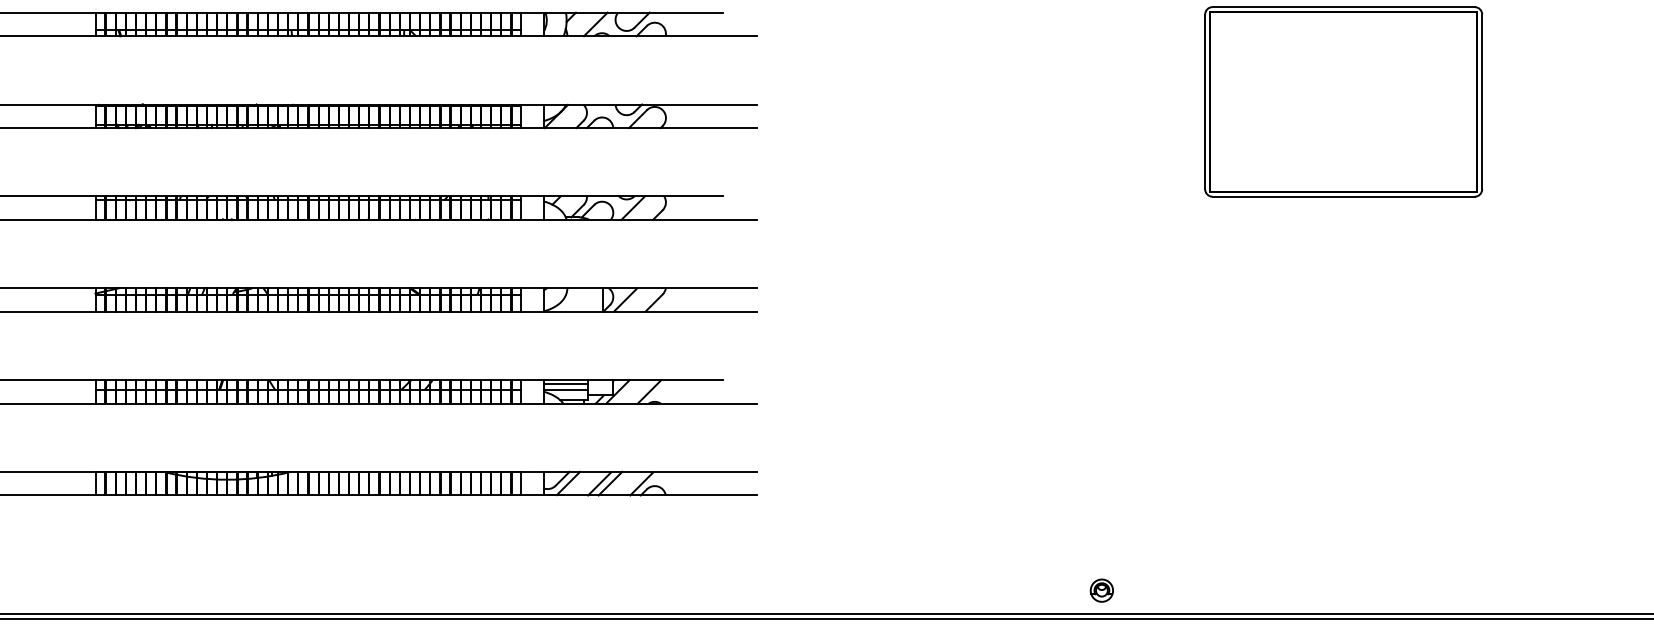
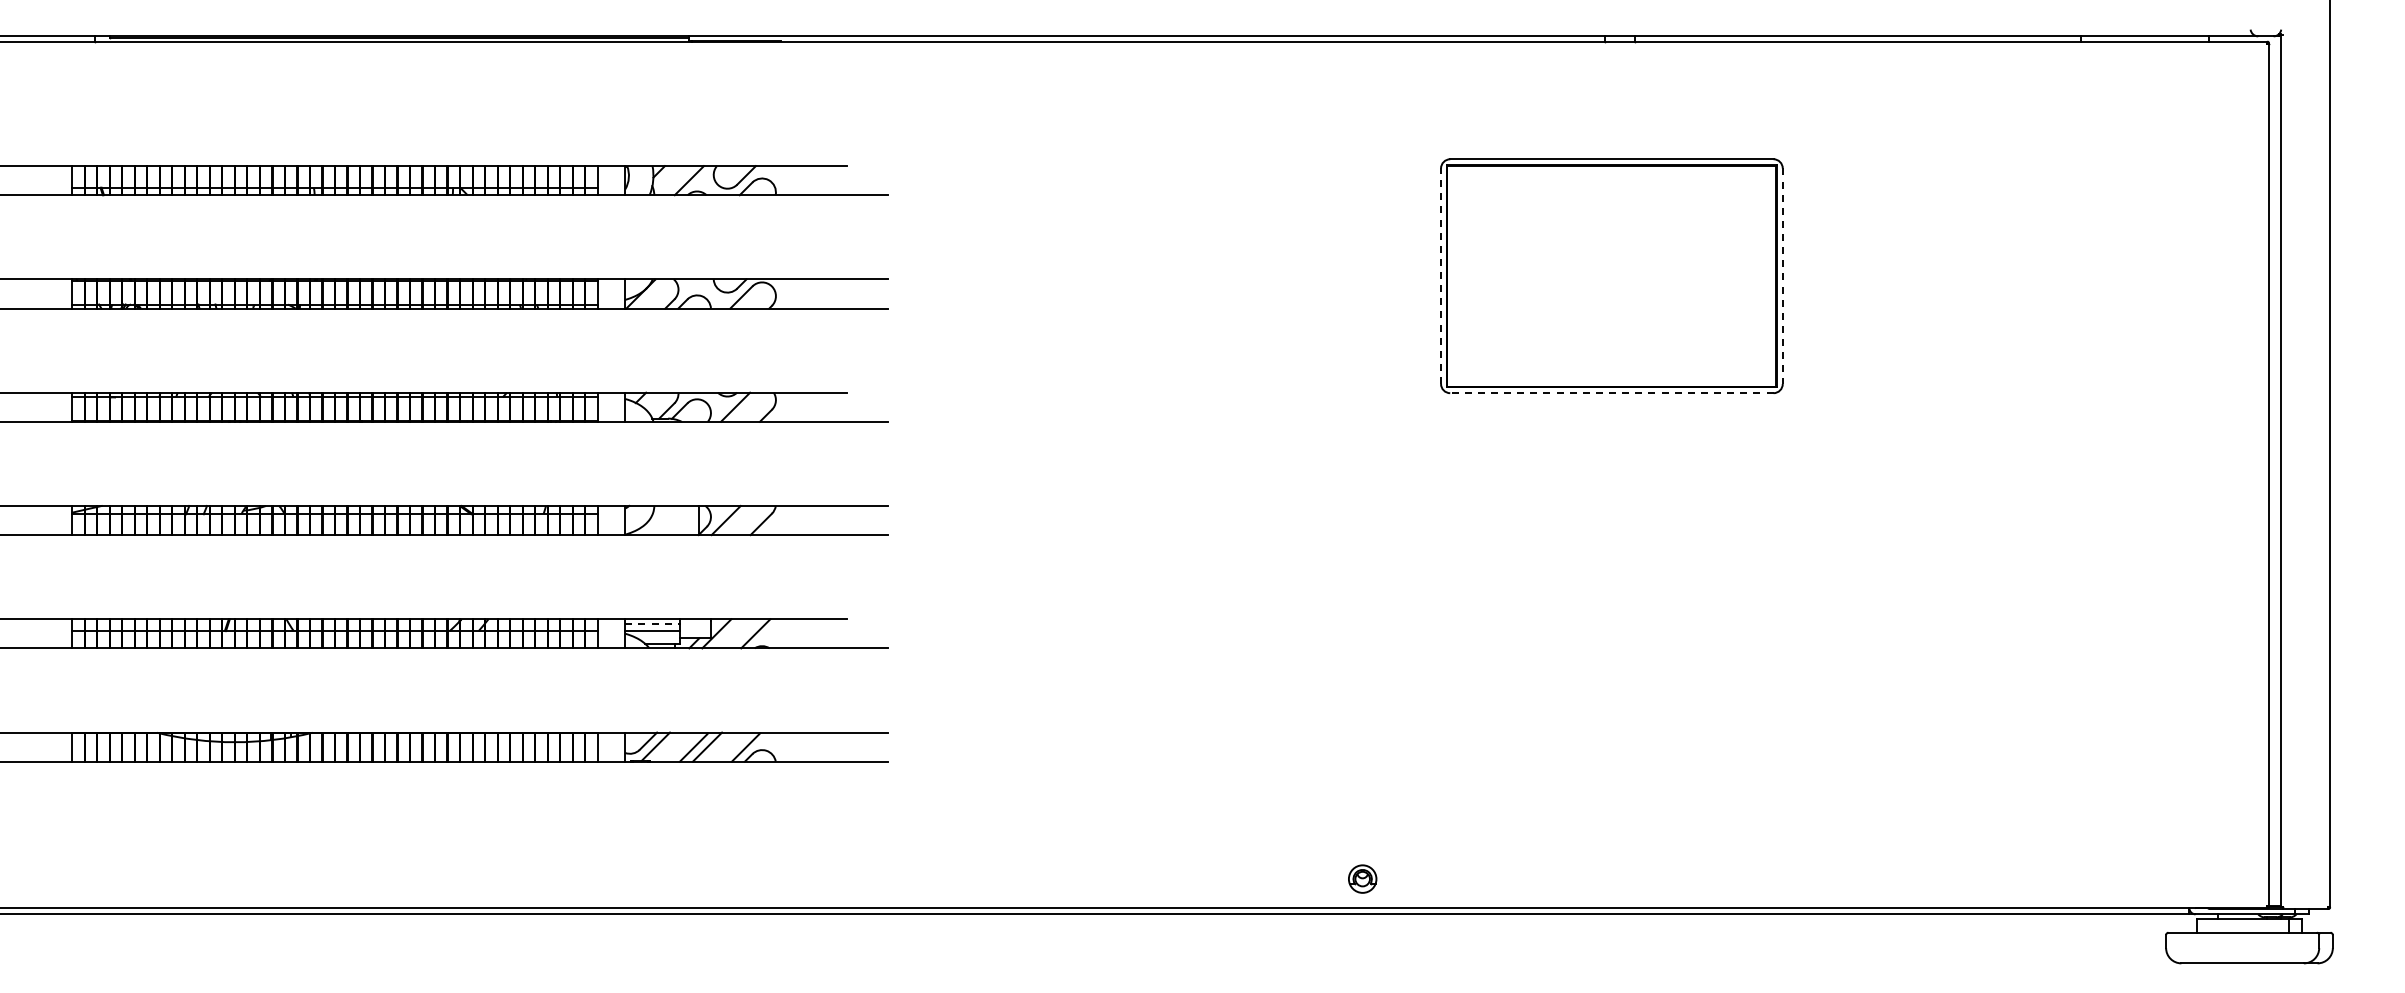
line: (1205, 102) -> (1441, 276), solid -> dashed
line: (1481, 102) -> (1782, 276), solid -> dashed
line: (1343, 196) -> (1611, 393), solid -> dashed
line: (565, 383) -> (652, 623), solid -> dashed
part: (1101, 590) -> (1362, 878), moved

